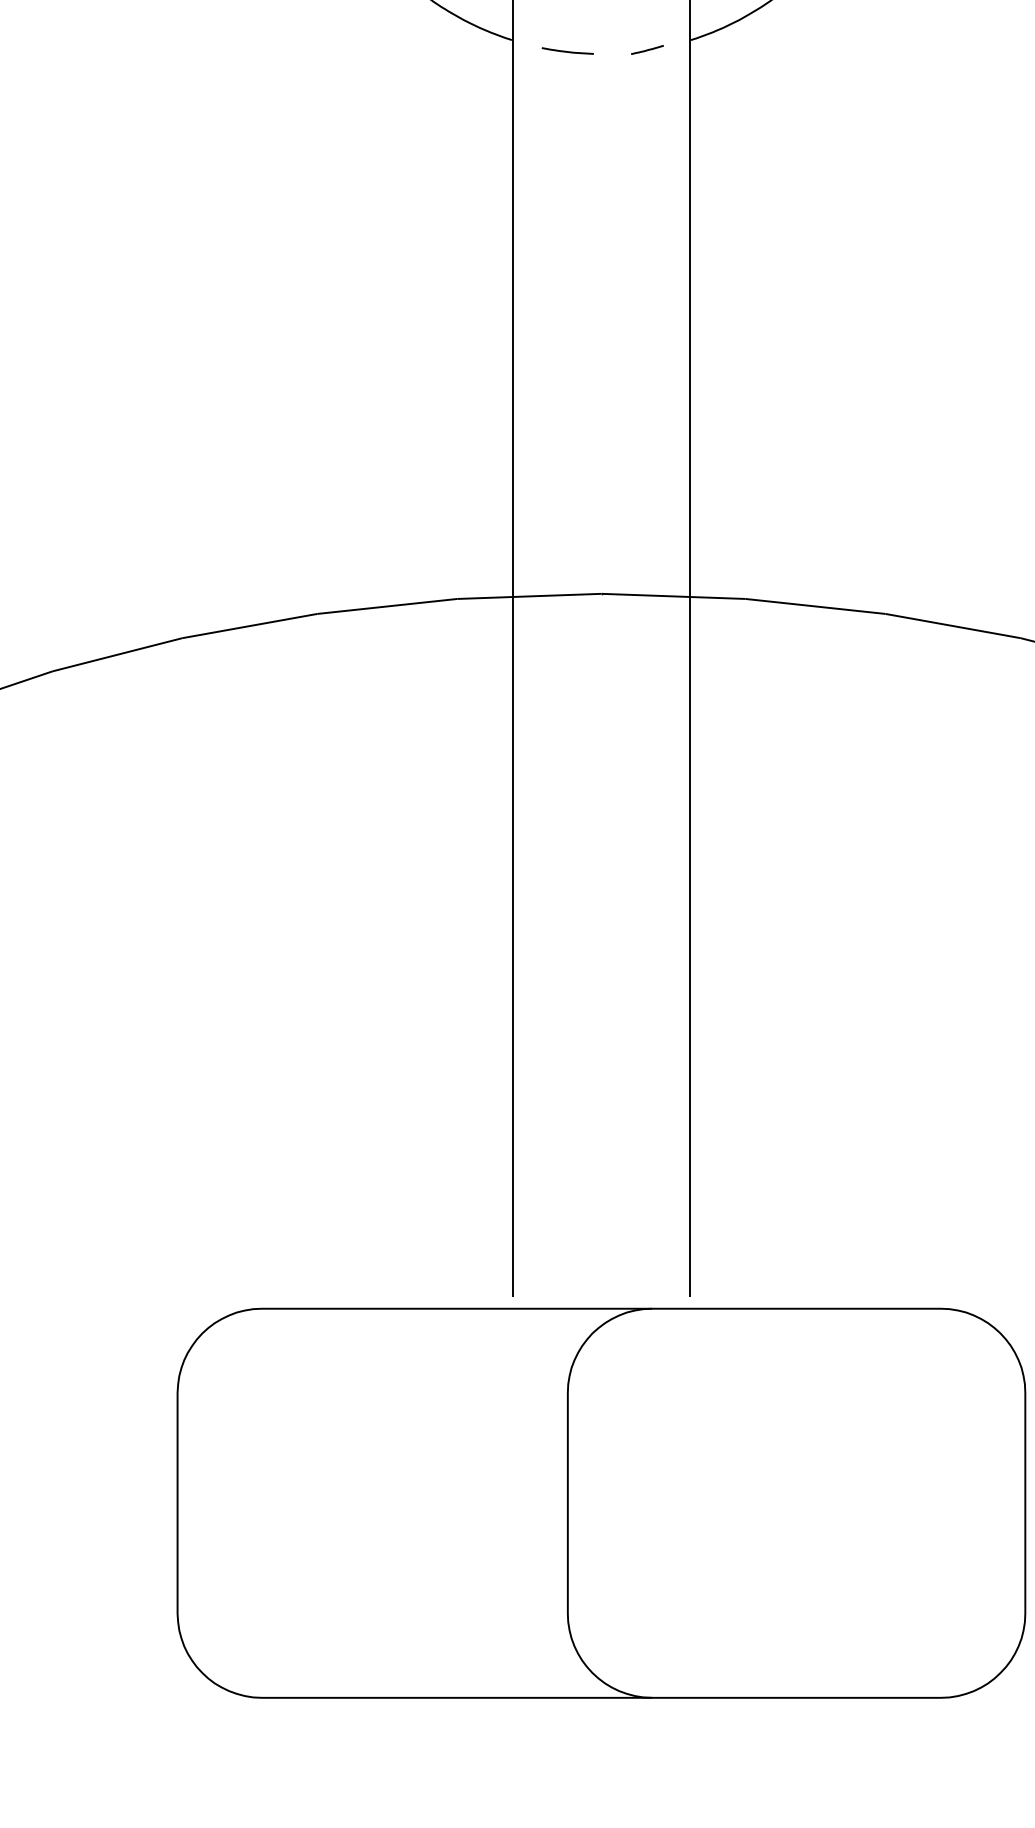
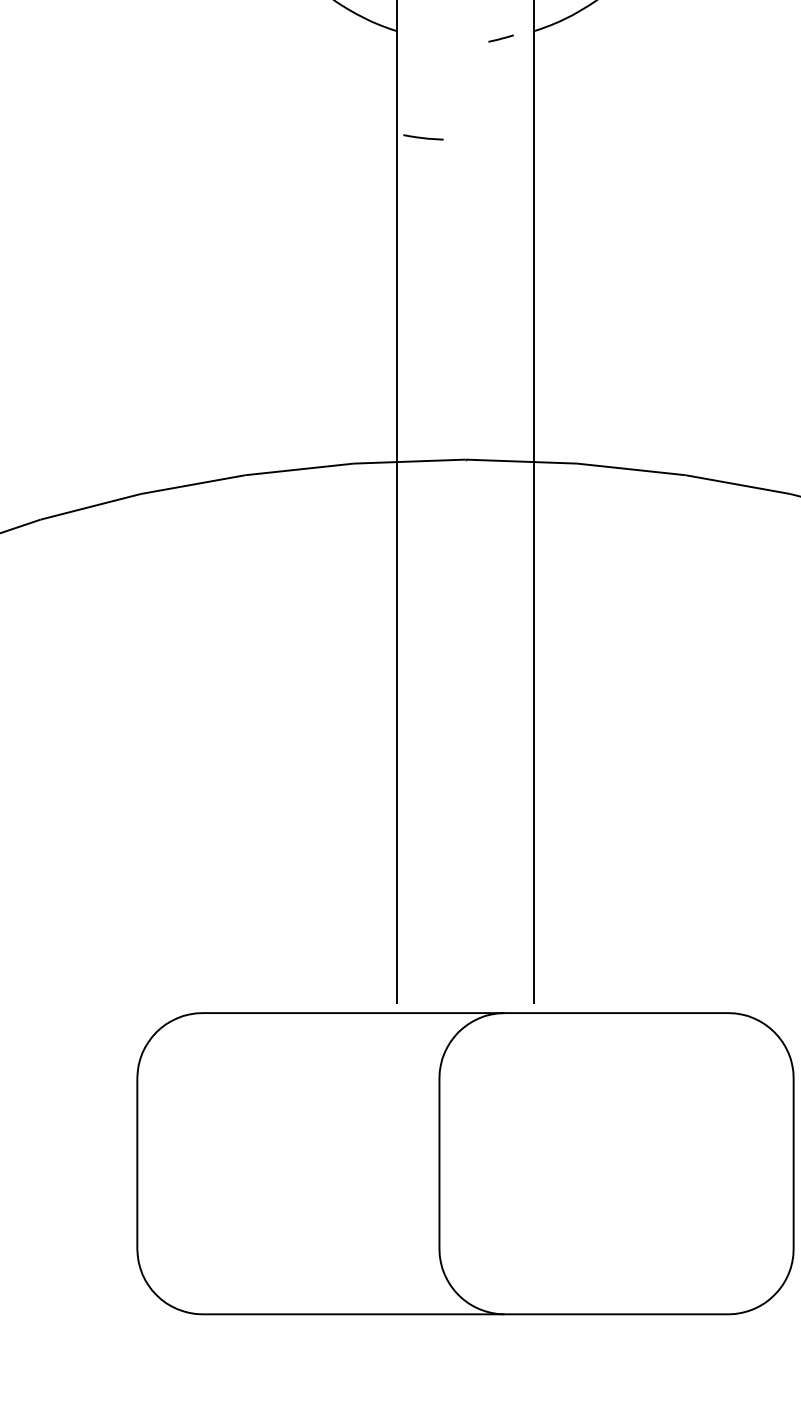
line: (567, 51) -> (423, 137), moved

